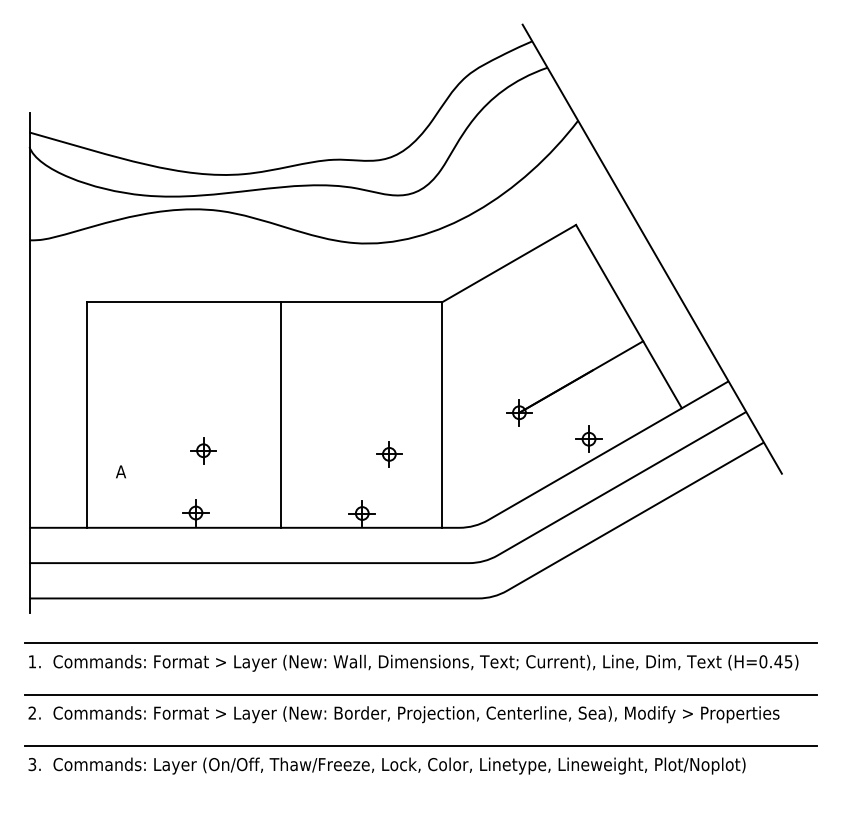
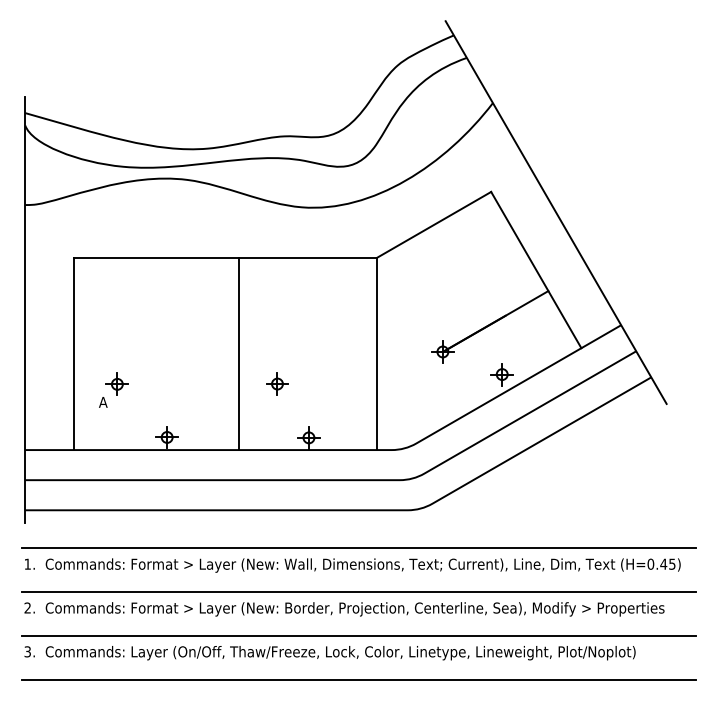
part: (203, 450) -> (117, 384), moved
part: (389, 454) -> (277, 384), moved
line: (420, 797) -> (358, 679), added

